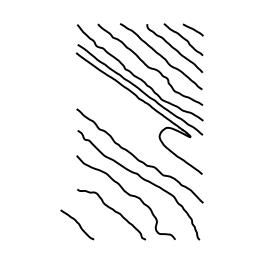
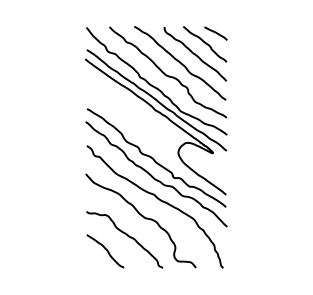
curve: (138, 142) -> (154, 159), added
curve: (78, 225) -> (106, 251), moved

